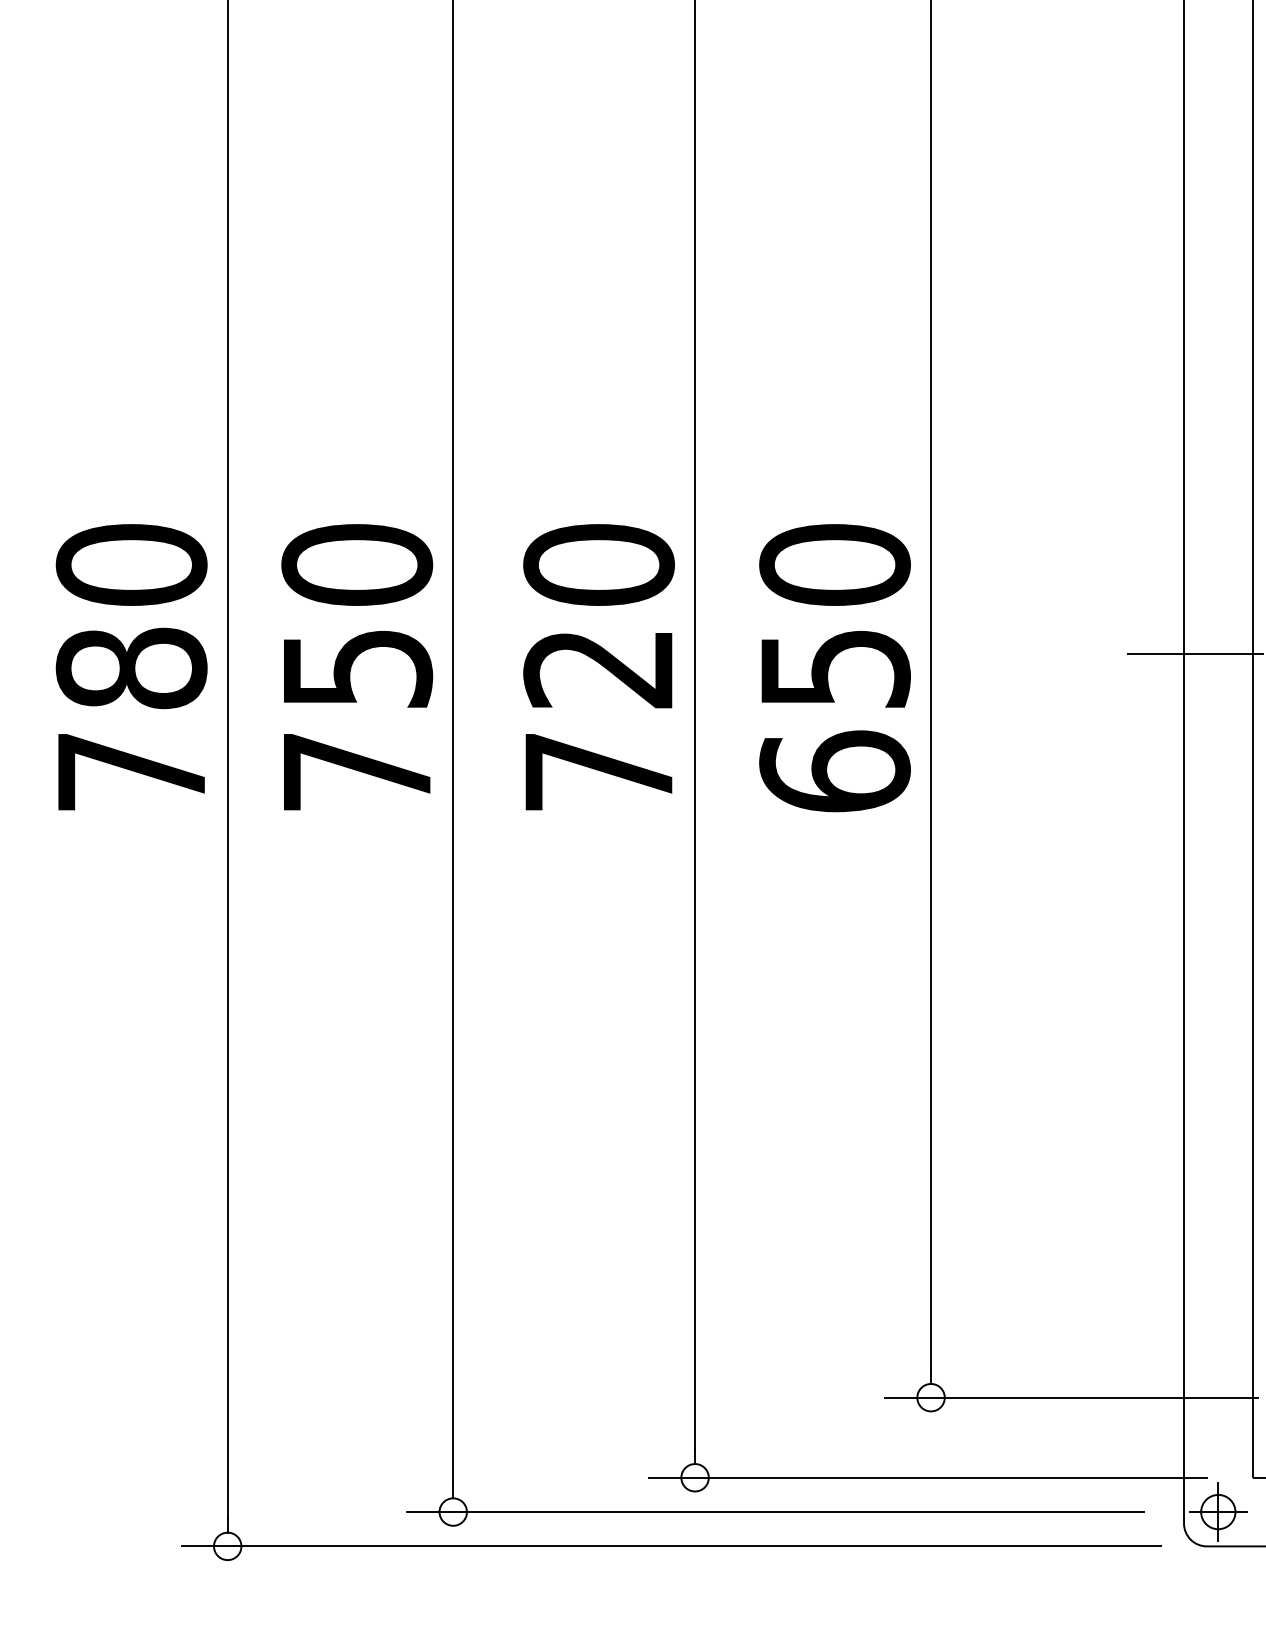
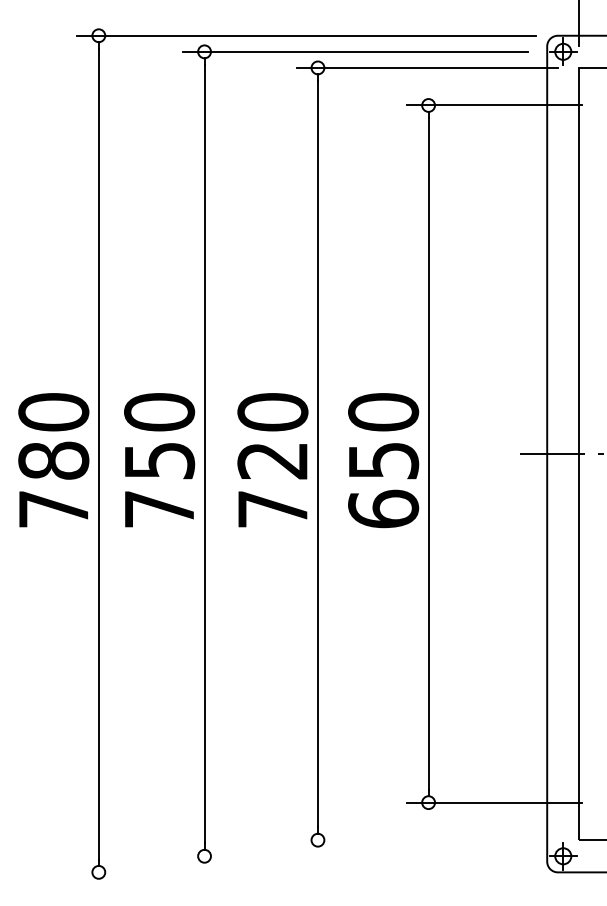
line: (926, 1478) -> (426, 840), removed
line: (775, 1512) -> (355, 856), removed
line: (670, 1546) -> (306, 872), removed

